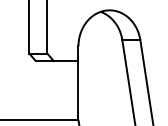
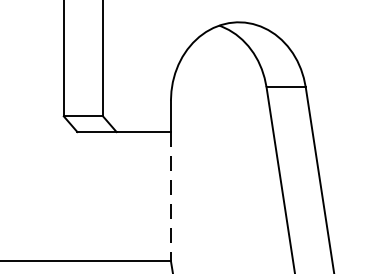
line: (78, 90) -> (171, 196), solid -> dashed

